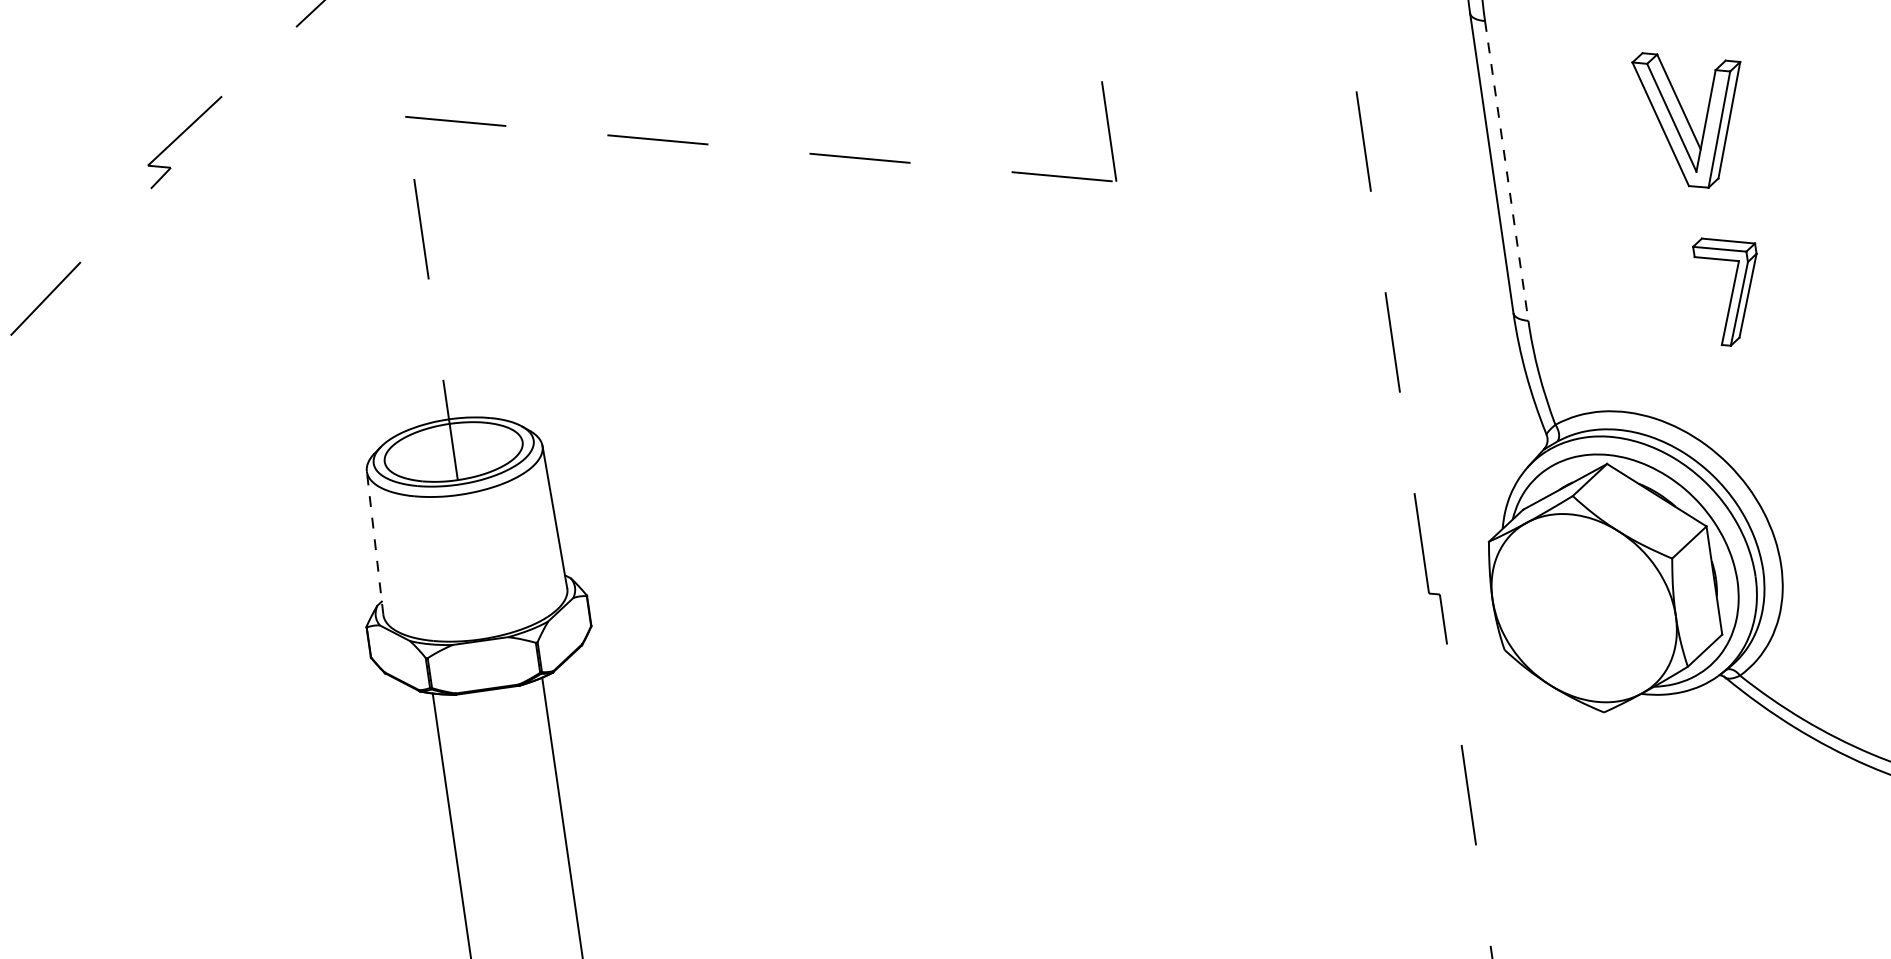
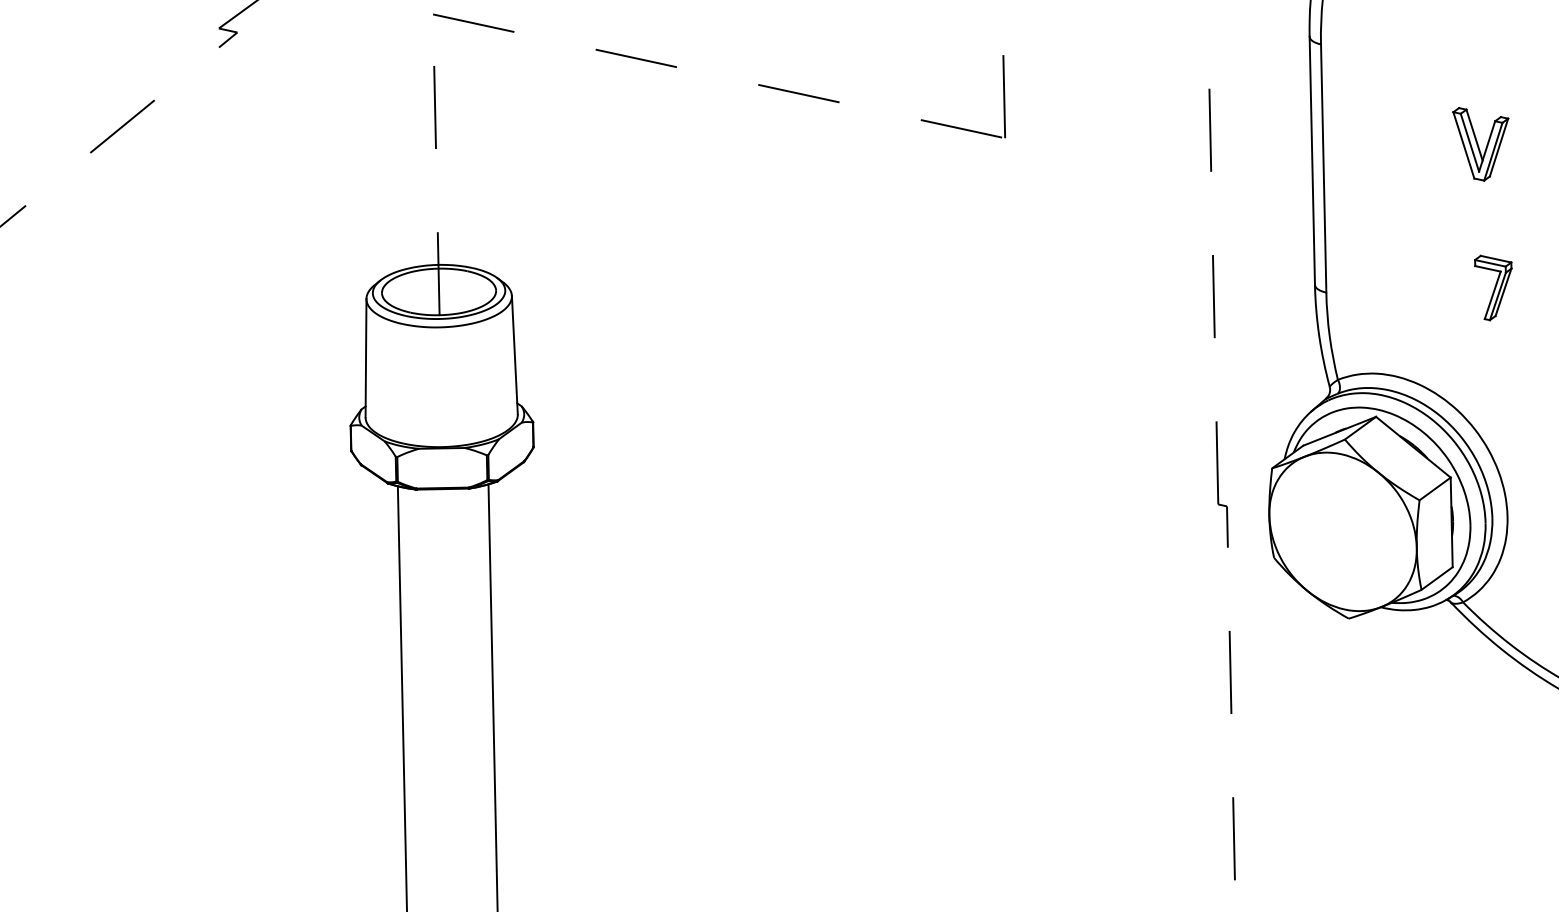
part: (1693, 118) -> (1480, 144), size x0.62
line: (1506, 172) -> (1323, 169), dashed -> solid
part: (1730, 289) -> (1493, 287), size x0.71
line: (375, 542) -> (366, 357), dashed -> solid

